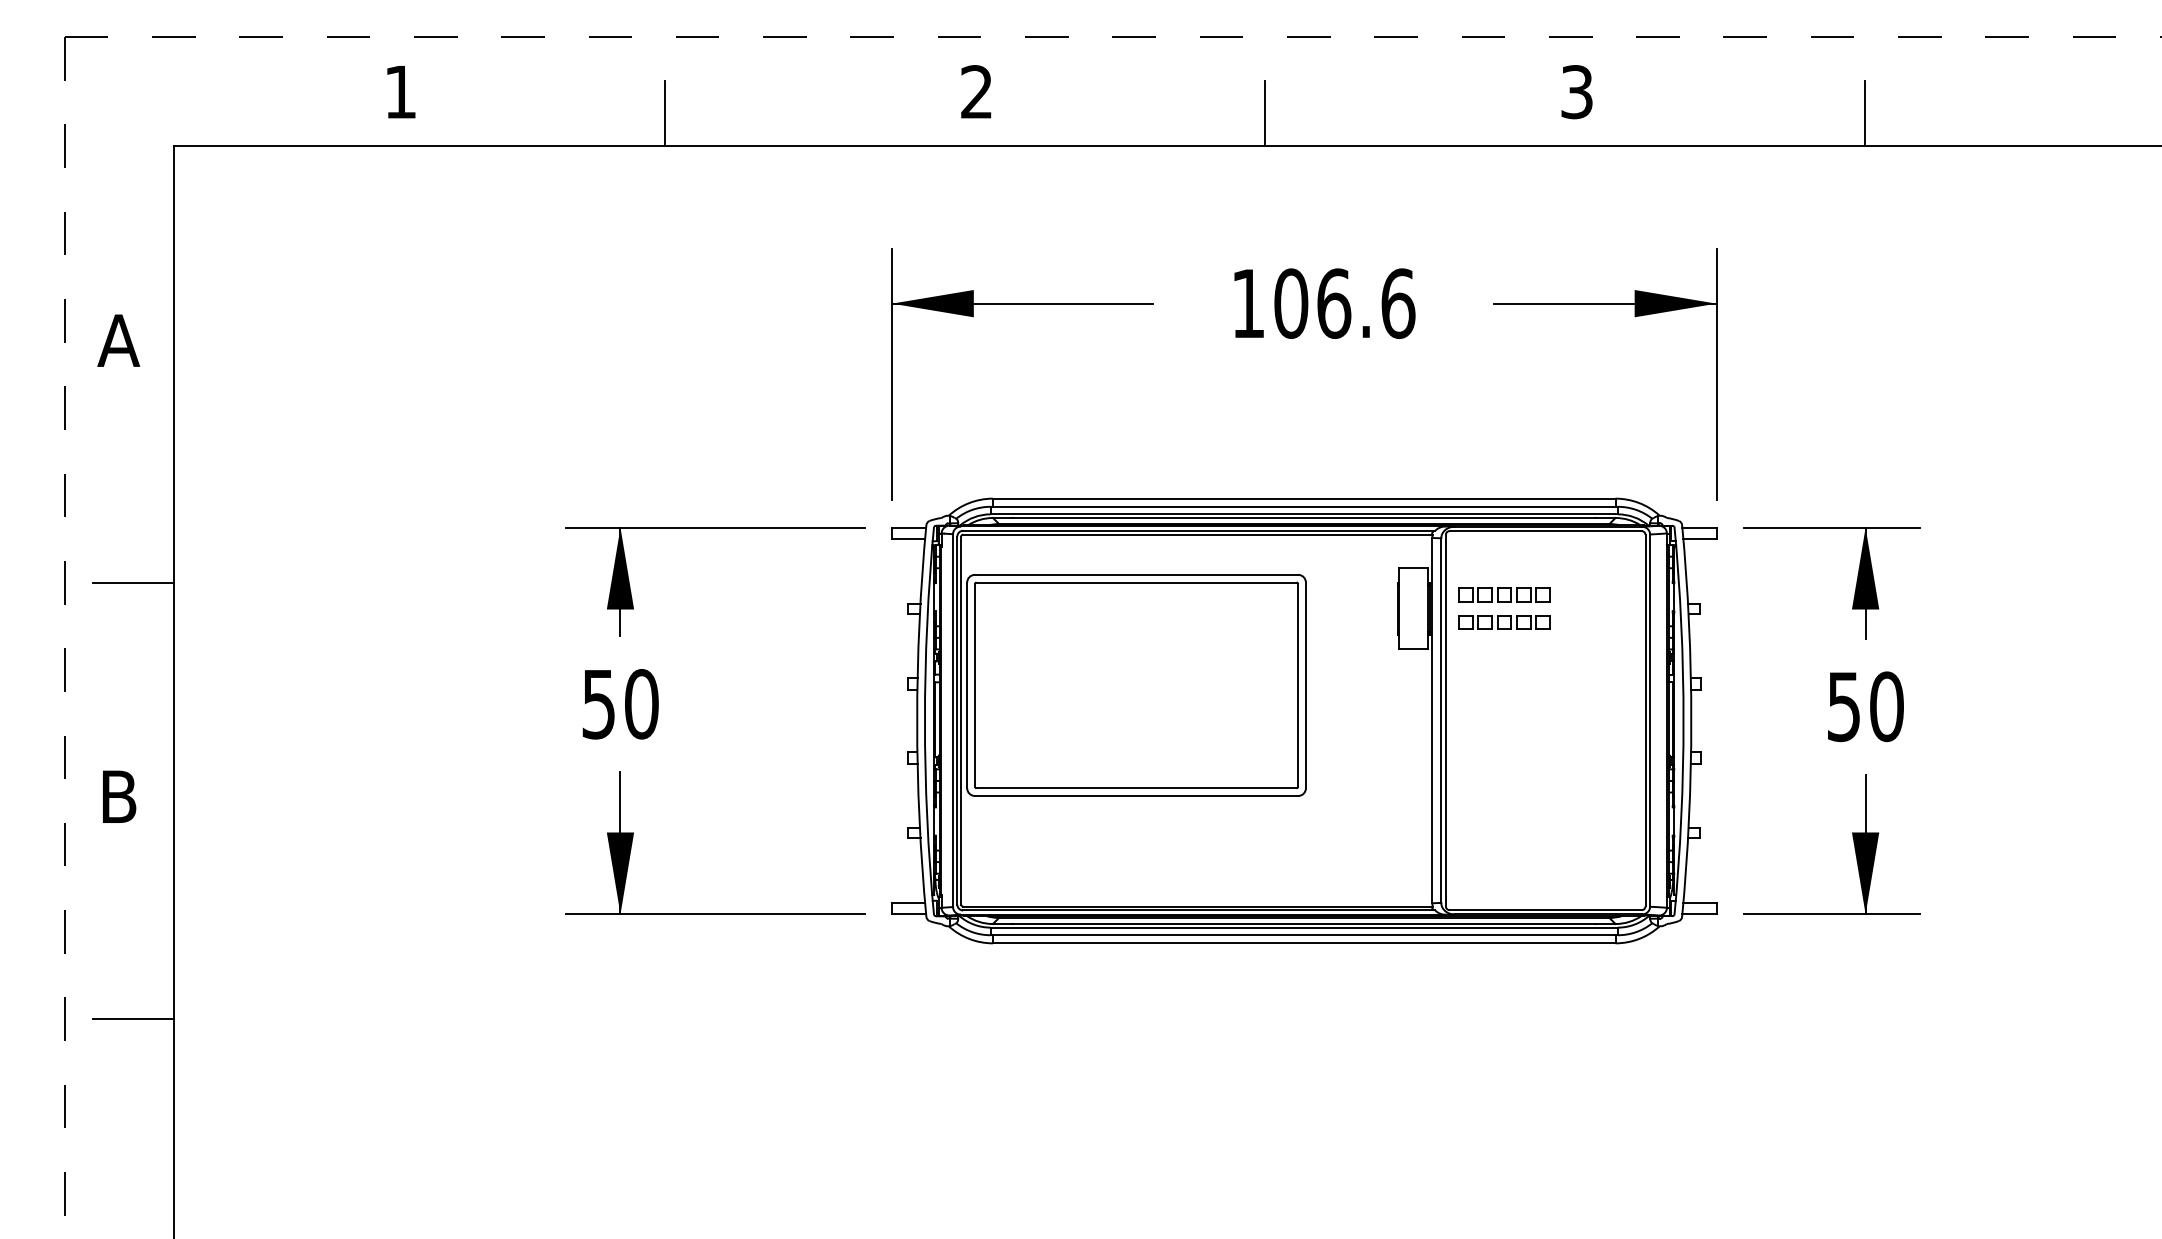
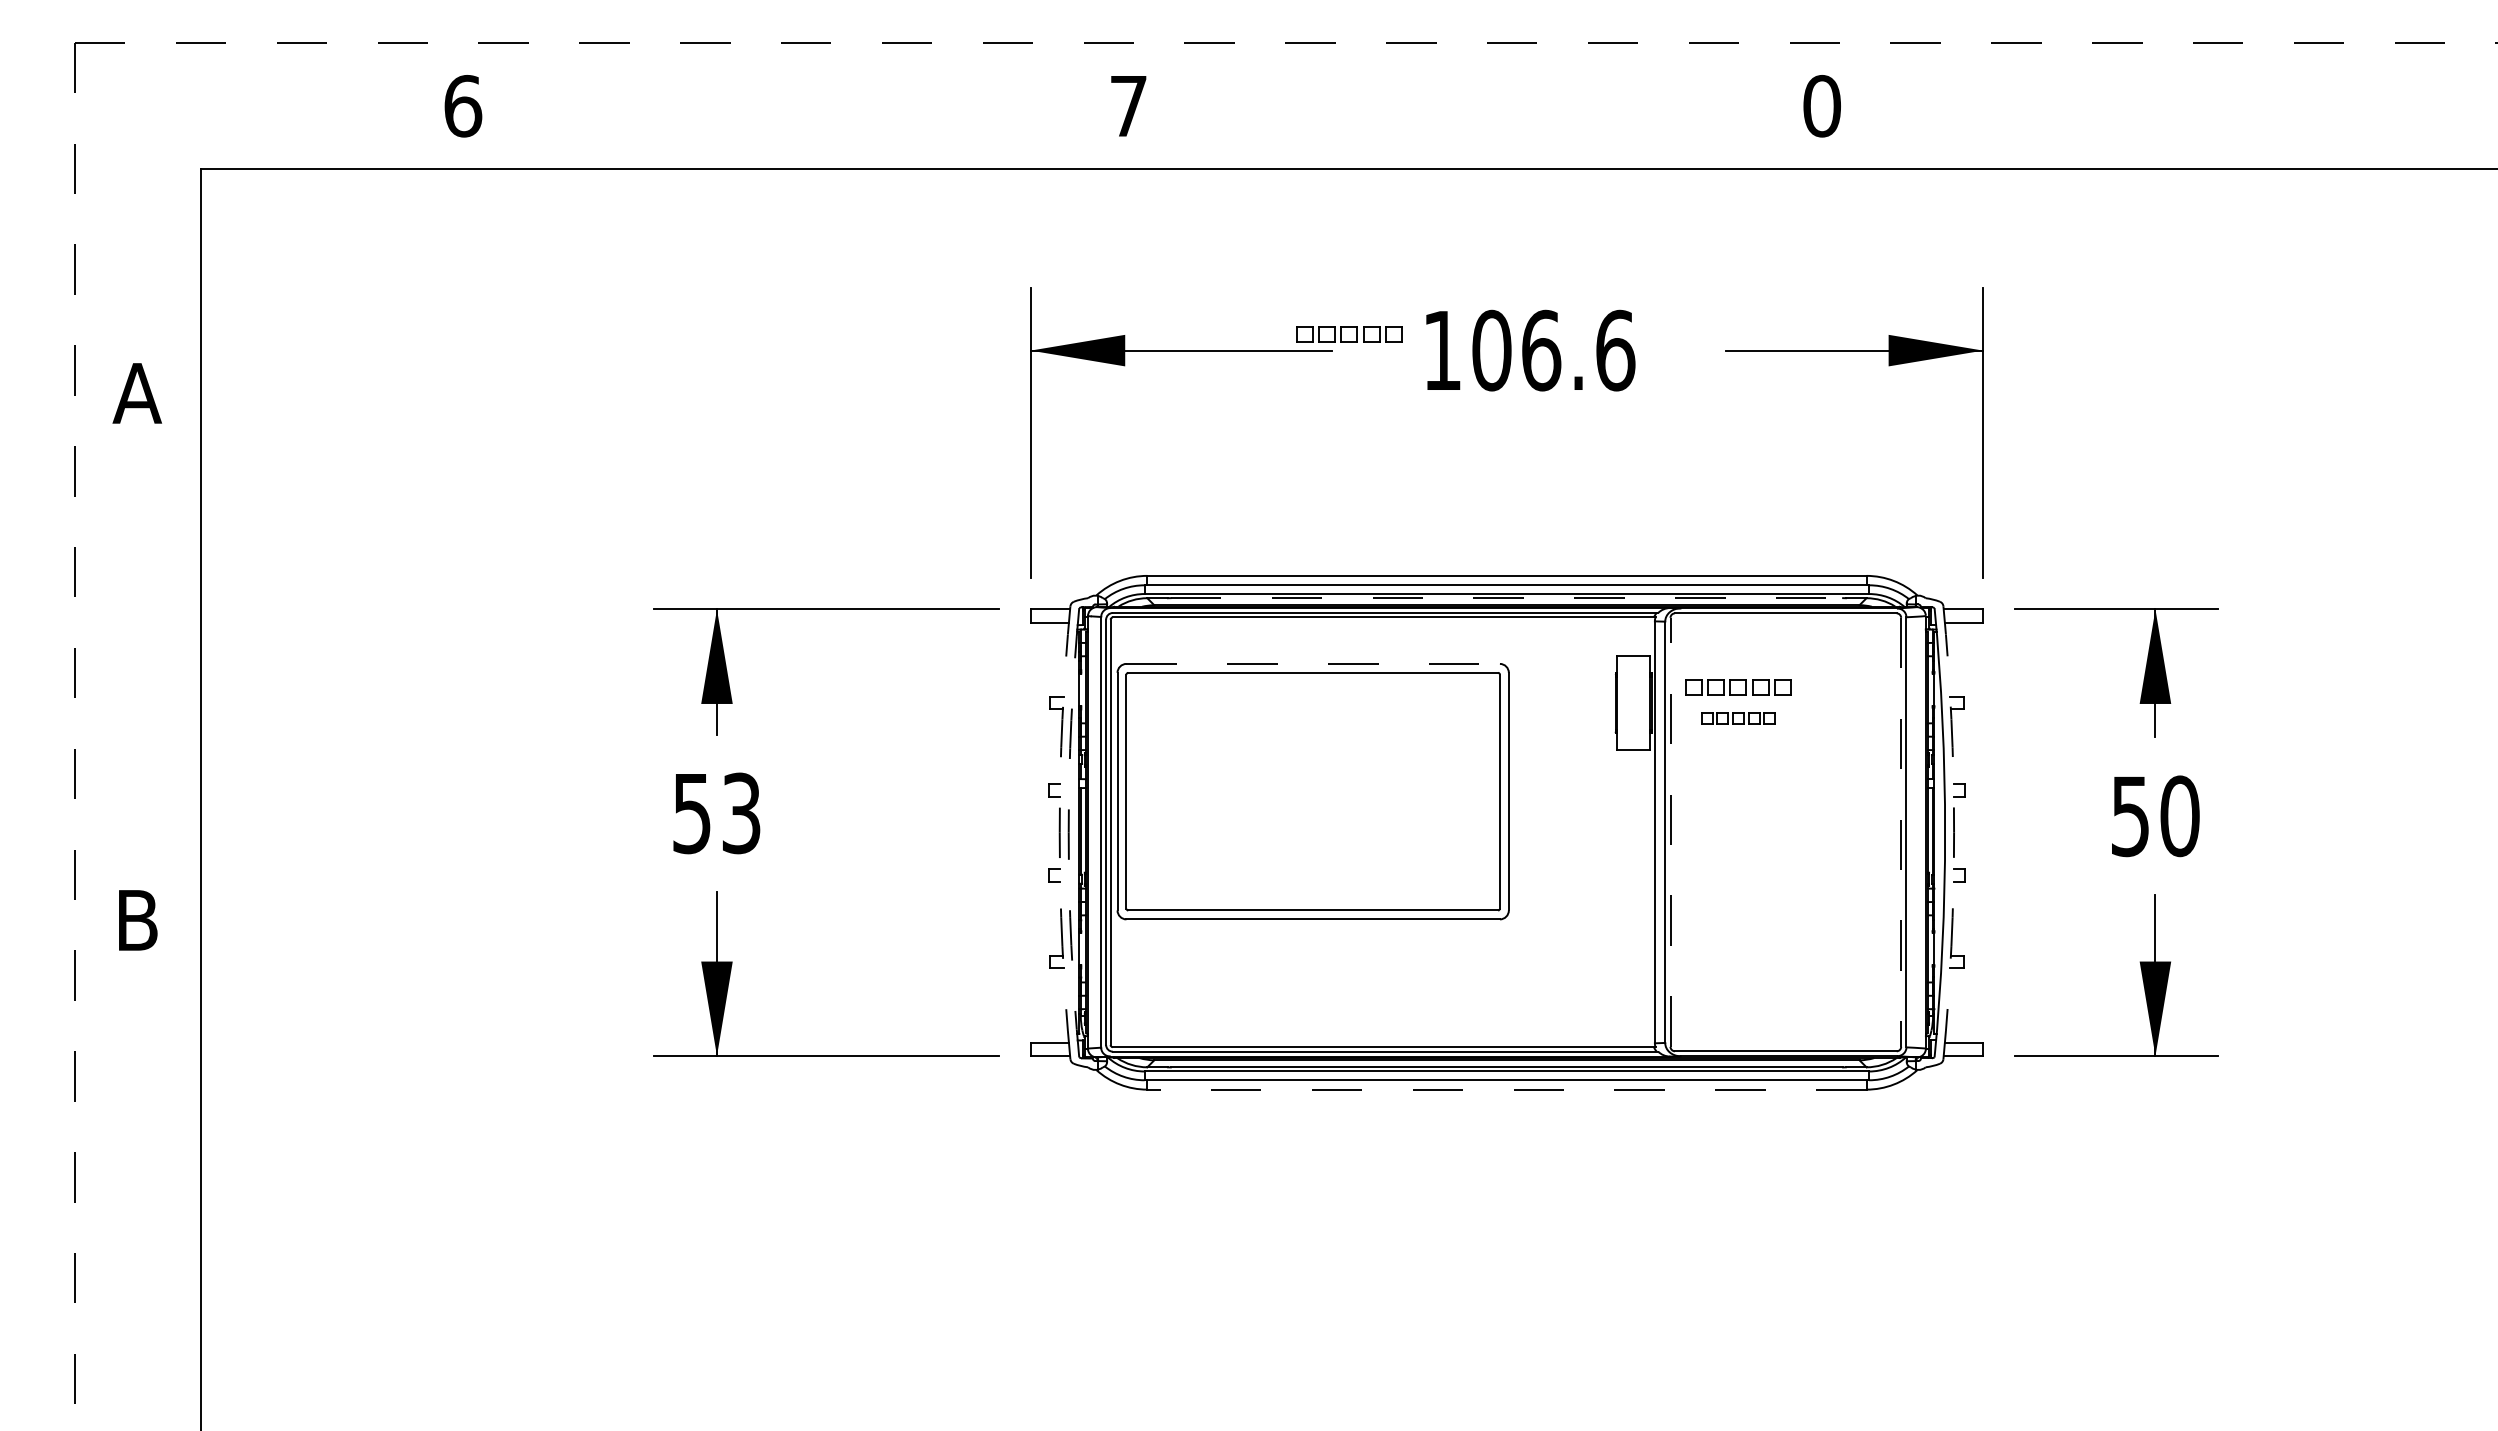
text: (976, 91) -> (1128, 105), 2 -> 7
text: (401, 92) -> (463, 106), 1 -> 6
text: (1576, 92) -> (1821, 106), 3 -> 0
line: (665, 113) -> (768, 130), removed
line: (1264, 113) -> (1461, 130), removed
line: (1865, 113) -> (2155, 130), removed
part: (1167, 289) -> (1349, 334), added
line: (1304, 518) -> (1507, 598), solid -> dashed
line: (1136, 574) -> (1313, 663), solid -> dashed
line: (133, 583) -> (154, 673), removed
part: (1504, 622) -> (1738, 718), size x0.7
text: (641, 704) -> (741, 813), 50 -> 53
line: (1445, 719) -> (1670, 831), solid -> dashed
arc: (916, 720) -> (1059, 832), solid -> dashed
arc: (924, 720) -> (1068, 832), solid -> dashed
line: (1645, 720) -> (1901, 832), solid -> dashed
arc: (1691, 720) -> (1954, 832), solid -> dashed
line: (1303, 943) -> (1506, 1089), solid -> dashed
line: (133, 1019) -> (154, 1177), removed

